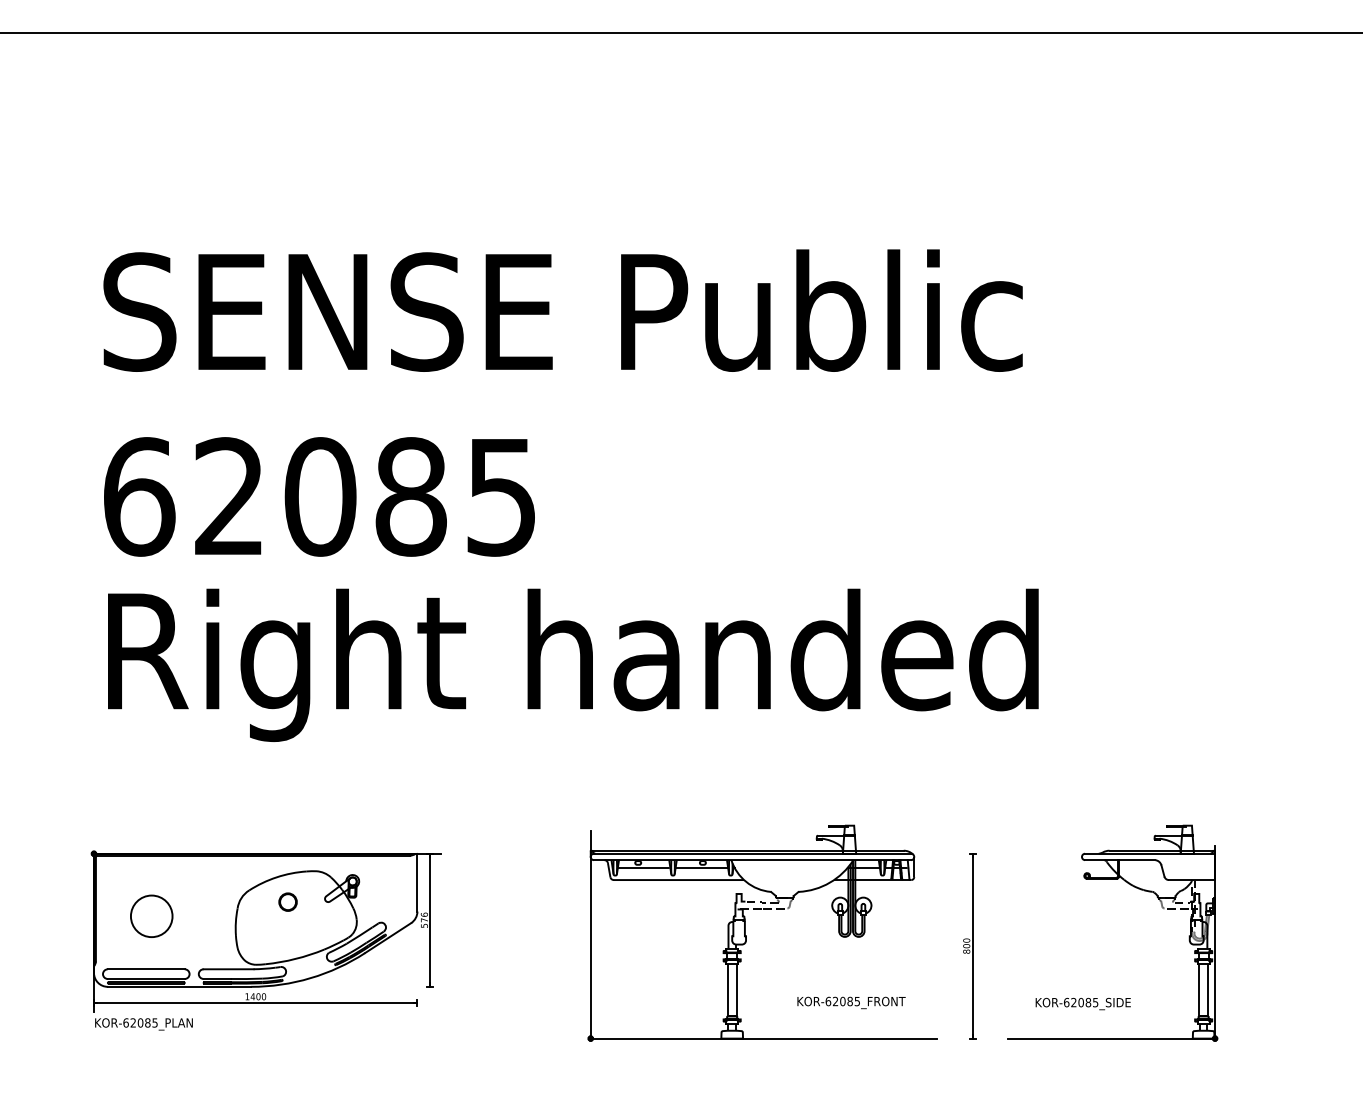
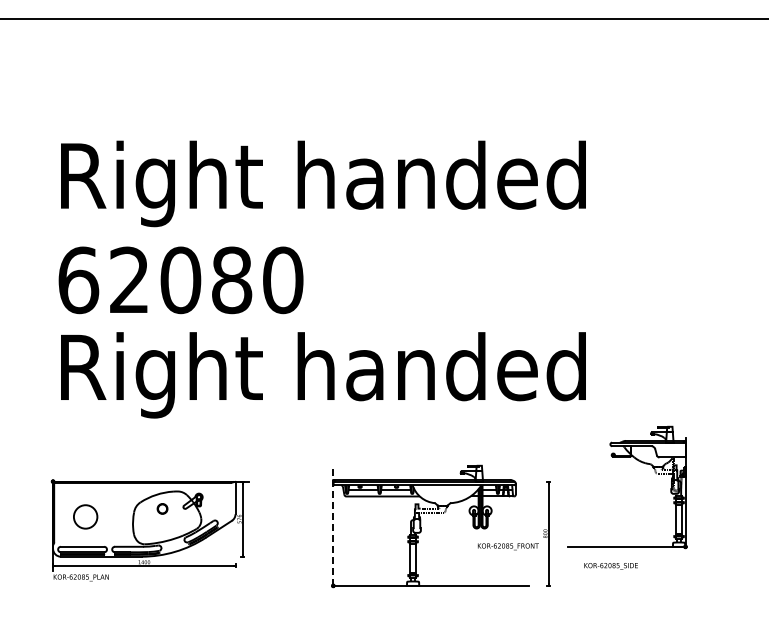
text: (569, 325) -> (321, 183), SENSE Public -> Right handed
text: (502, 497) -> (283, 280), 62085 -> 62080
part: (1135, 888) -> (640, 462), moved
line: (591, 935) -> (333, 527), solid -> dashed
text: (851, 1002) -> (508, 546), moved

